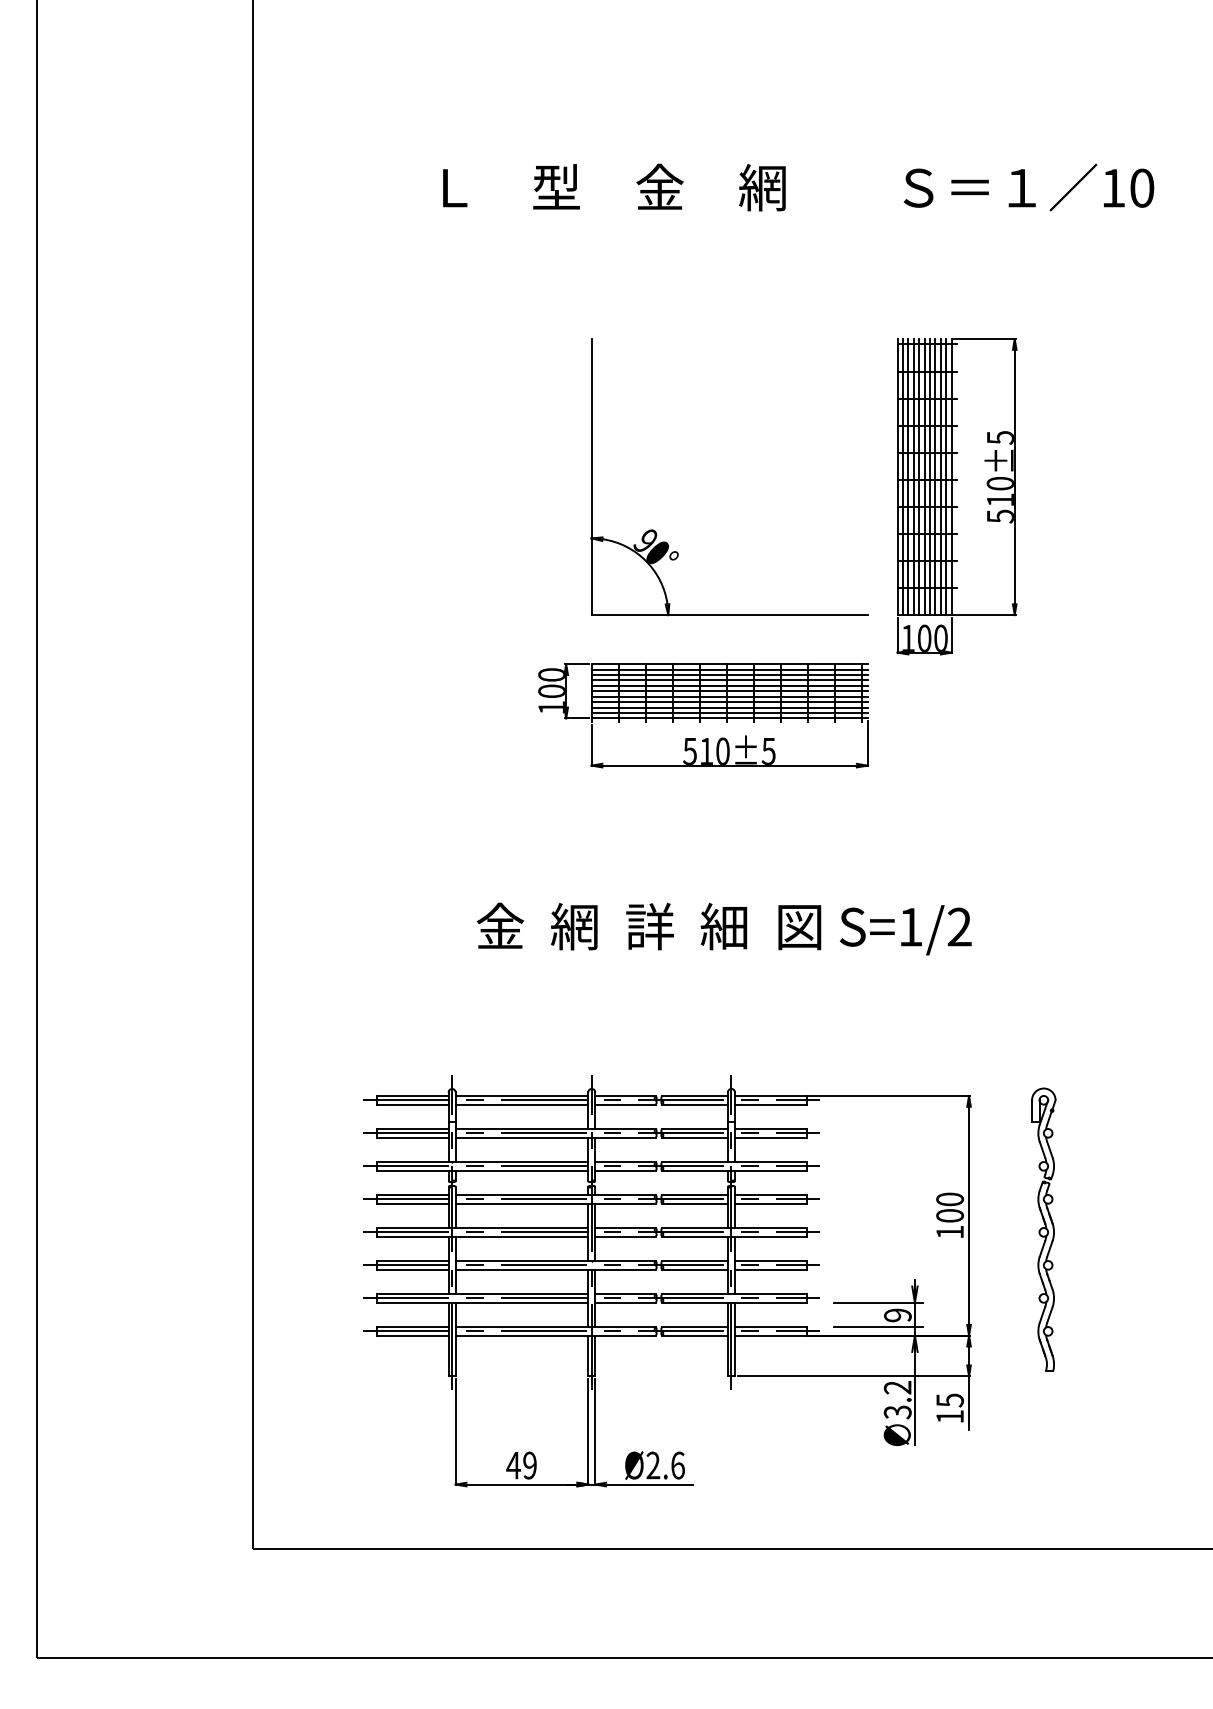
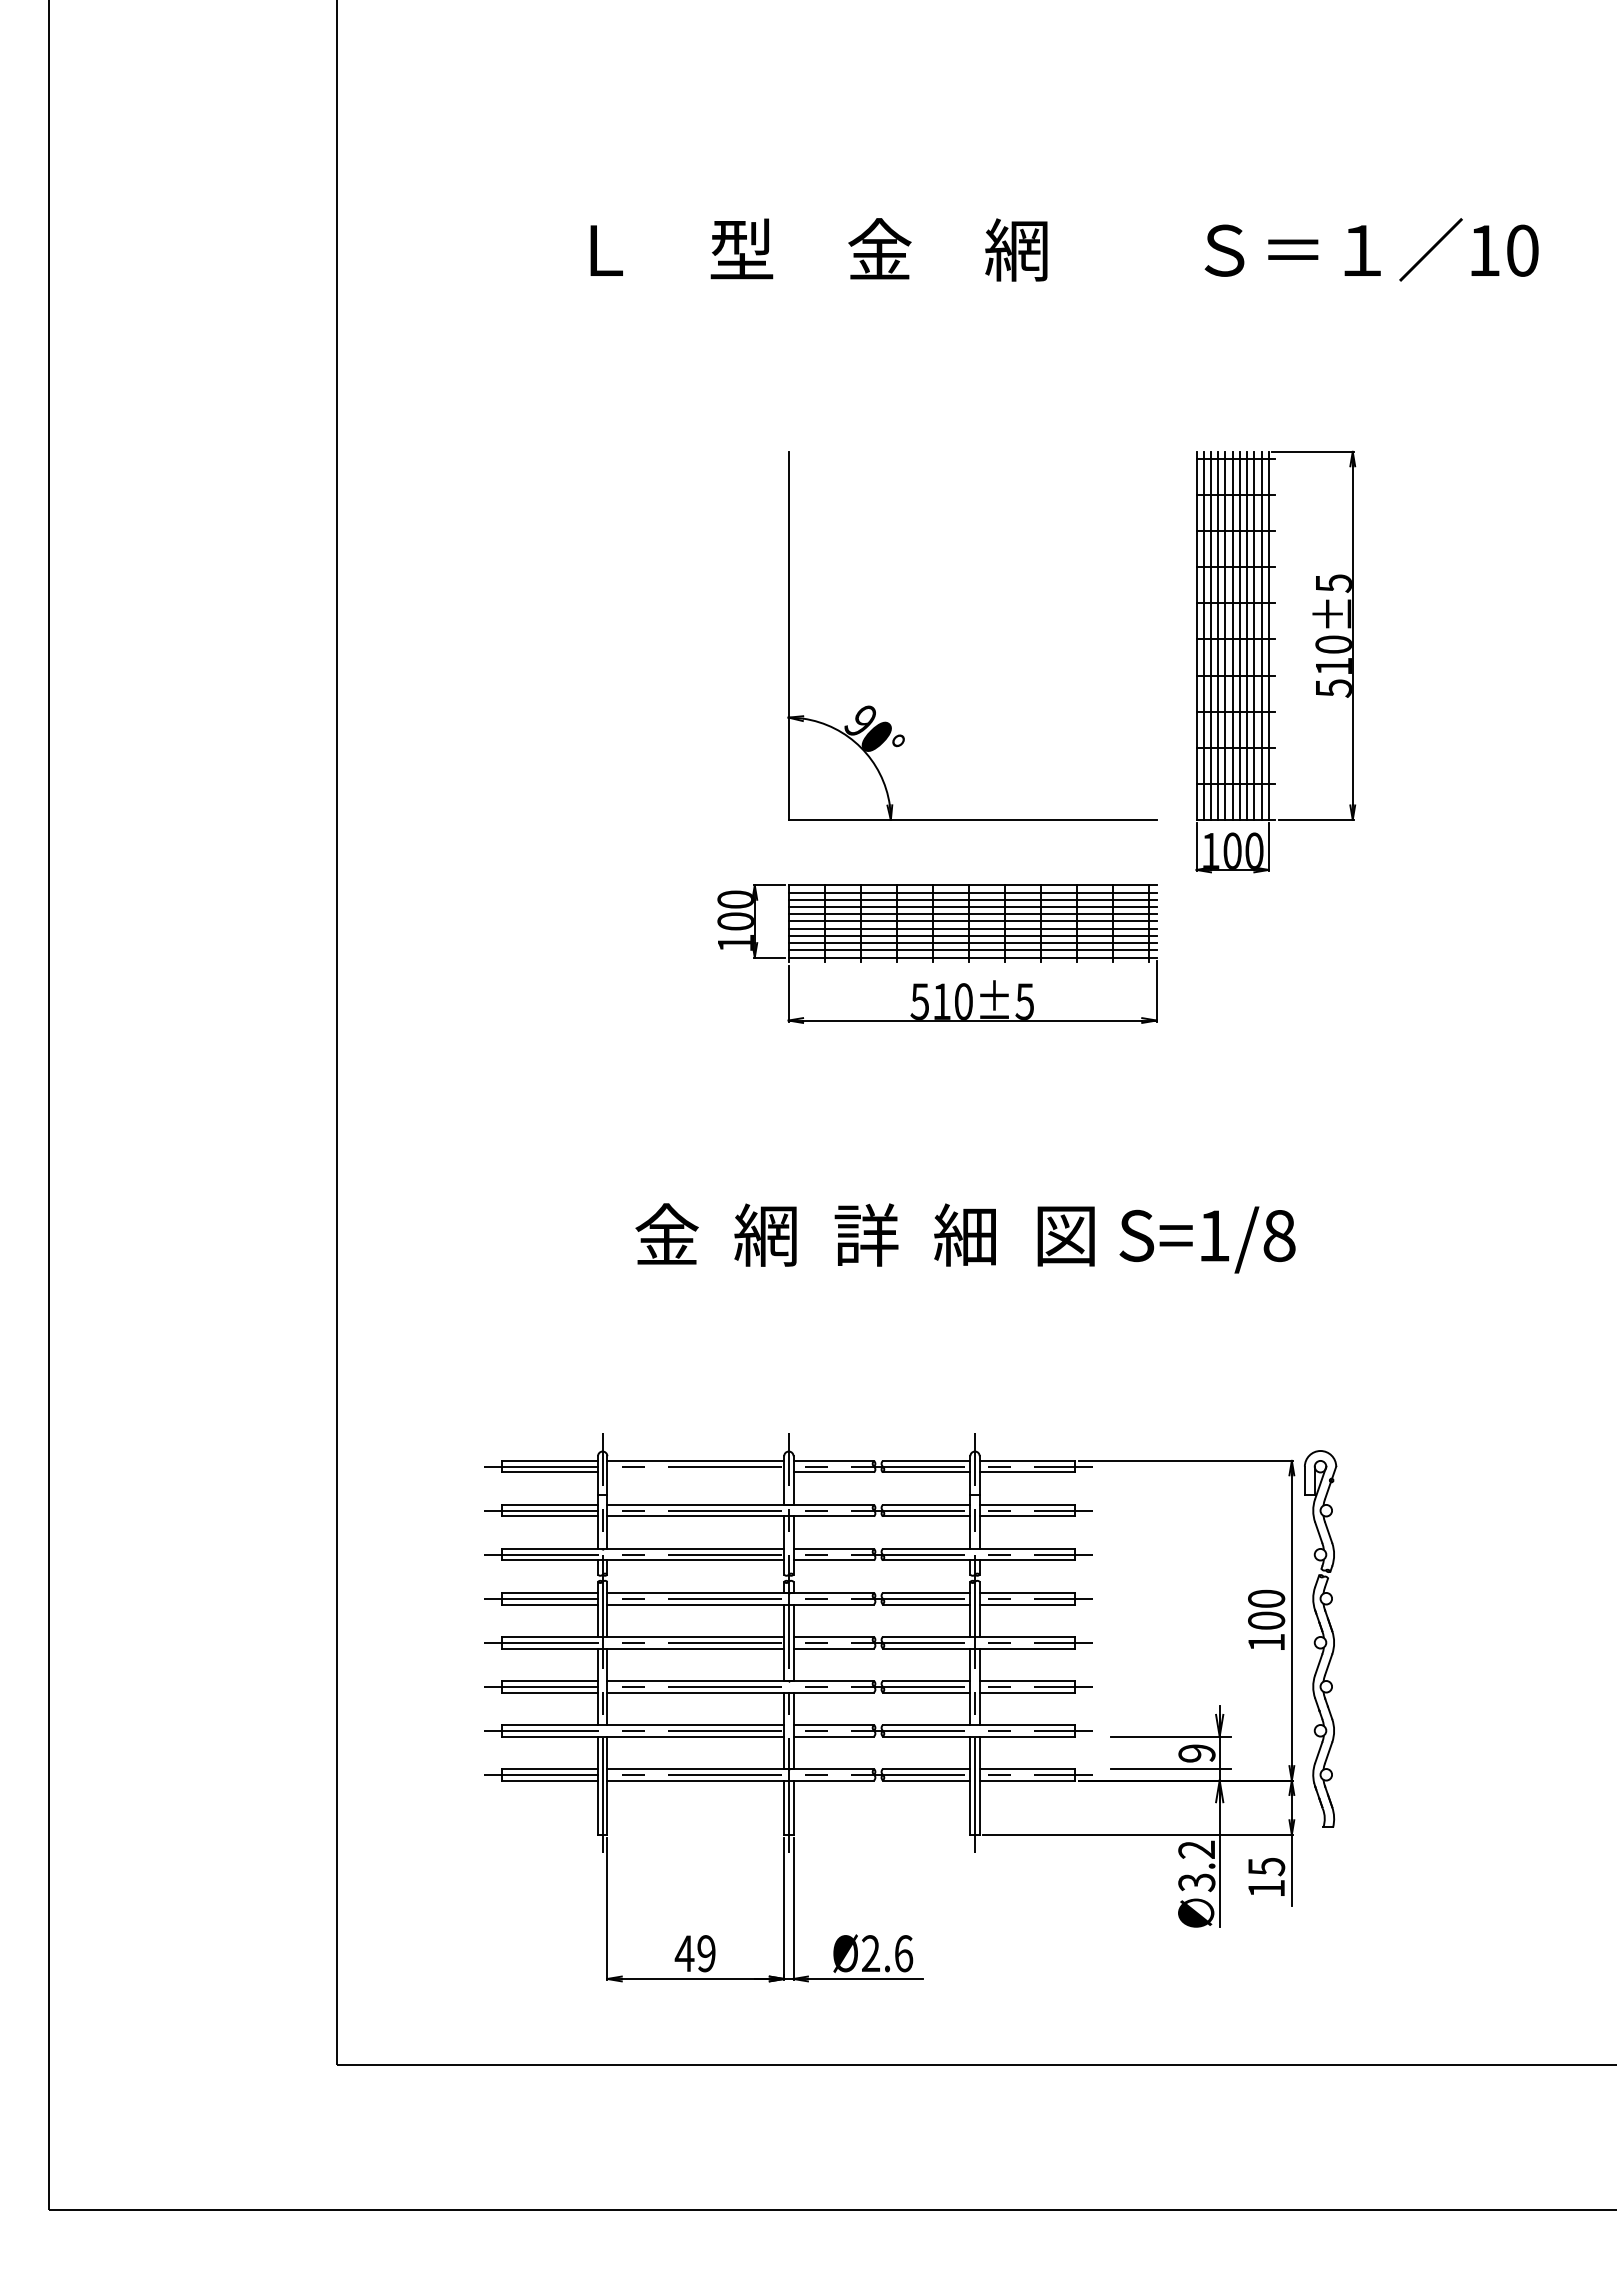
text: (959, 926) -> (1279, 1235), S=1/2 -> S=1/8
line: (521, 1104) -> (695, 1472), removed
part: (1043, 1229) -> (1320, 1638), moved

